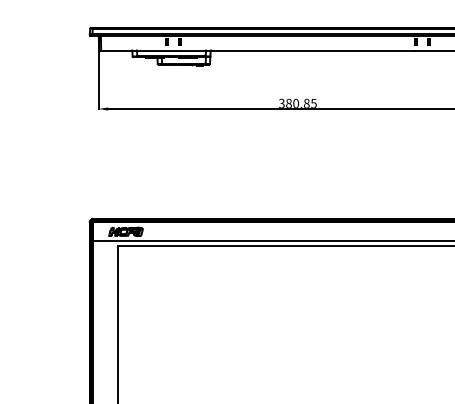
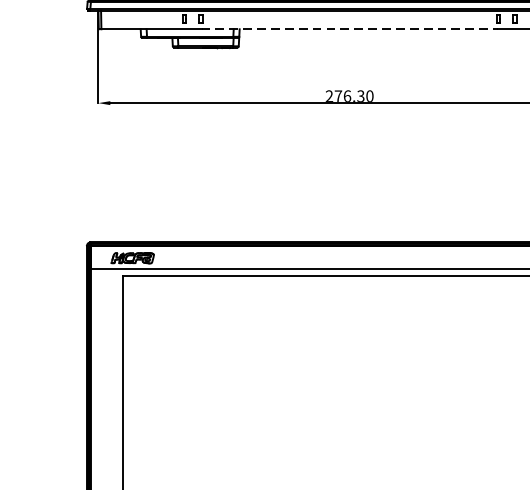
line: (298, 50) -> (350, 29), solid -> dashed
text: (297, 102) -> (349, 94), 380.85 -> 276.30

